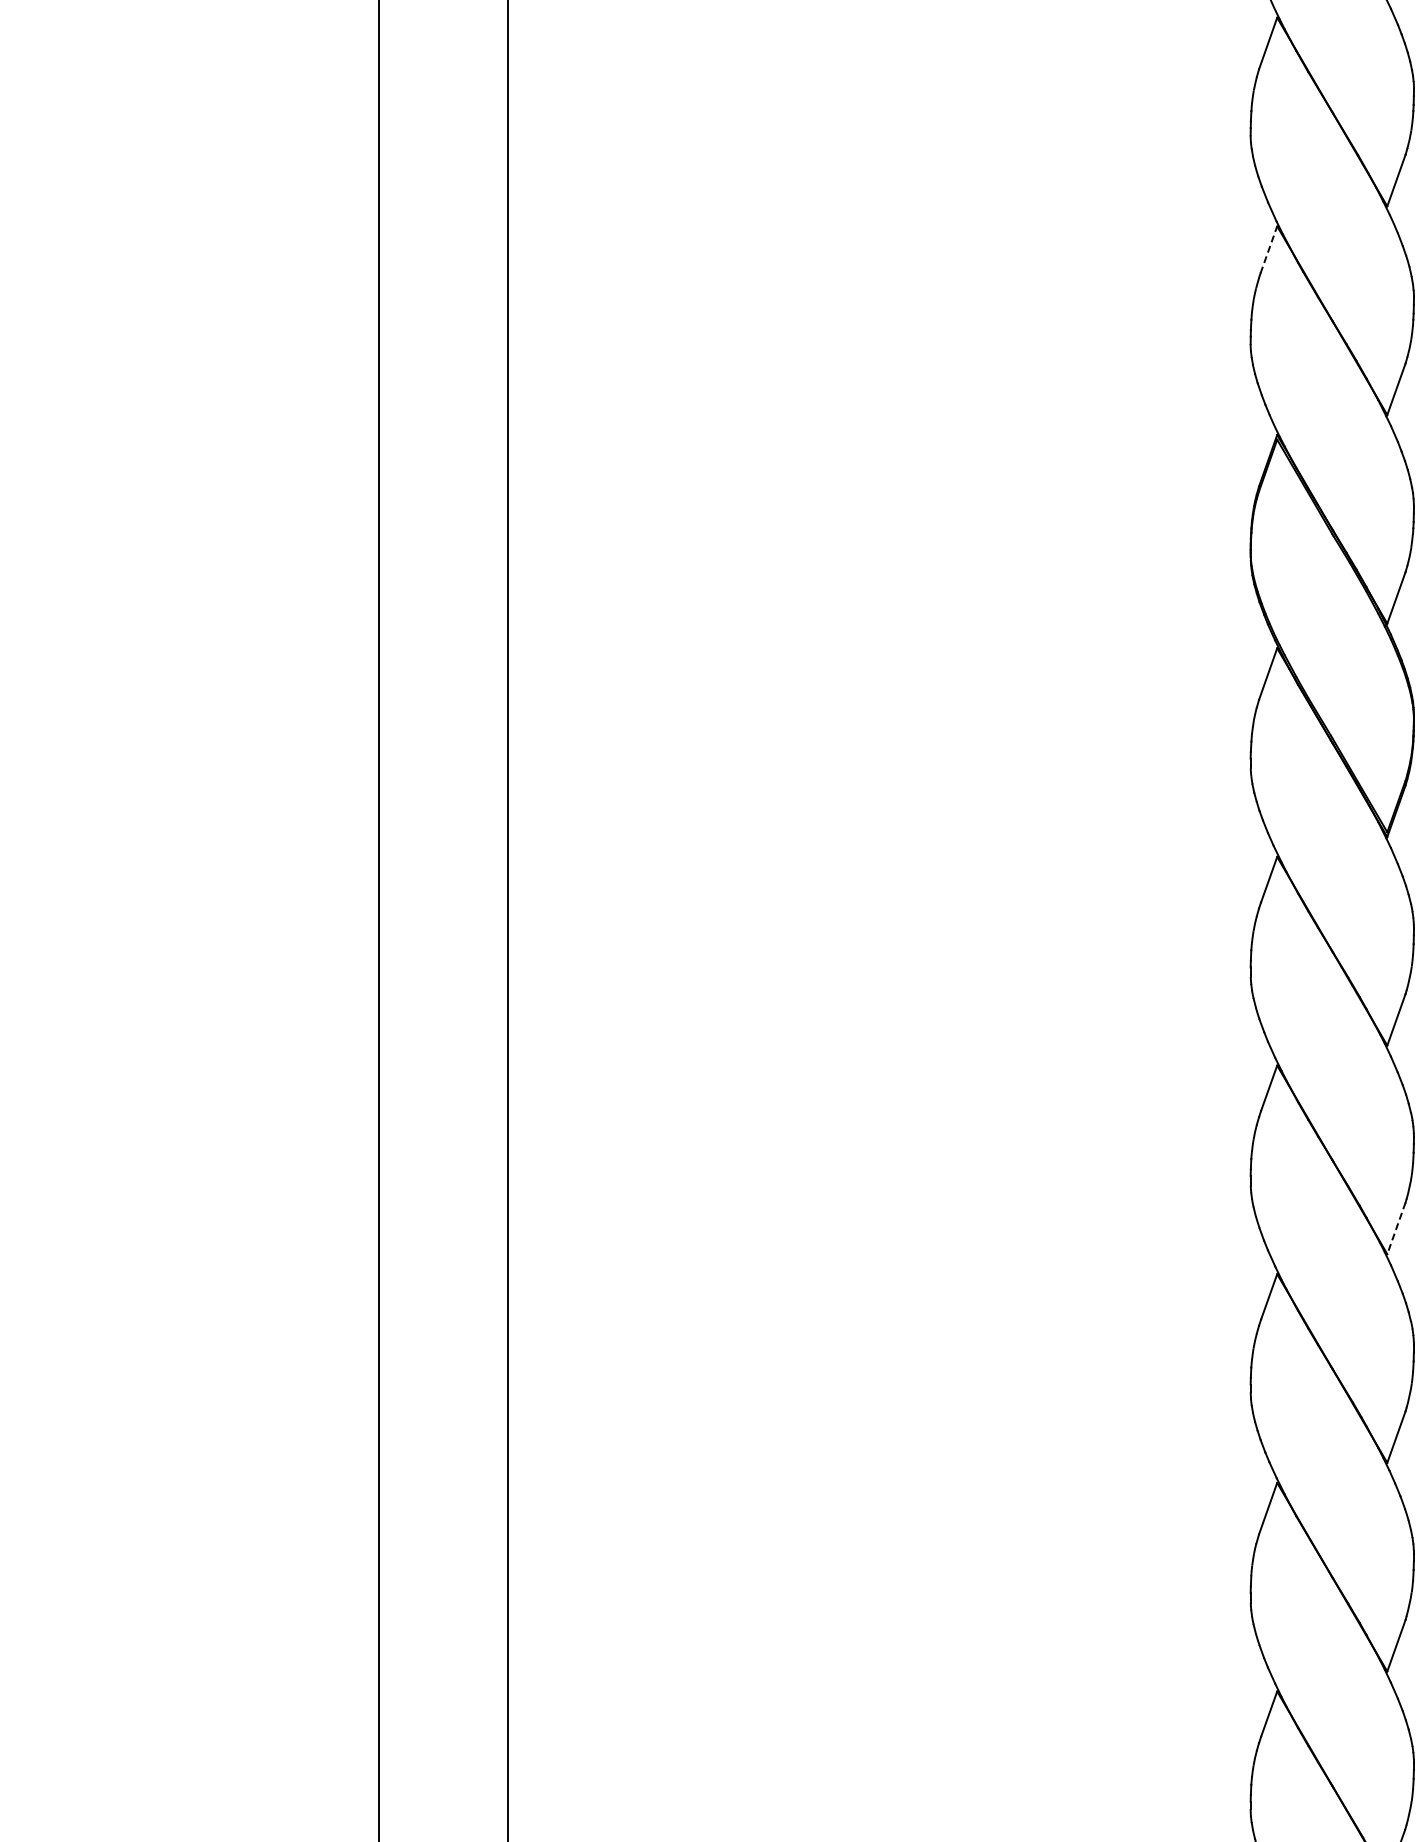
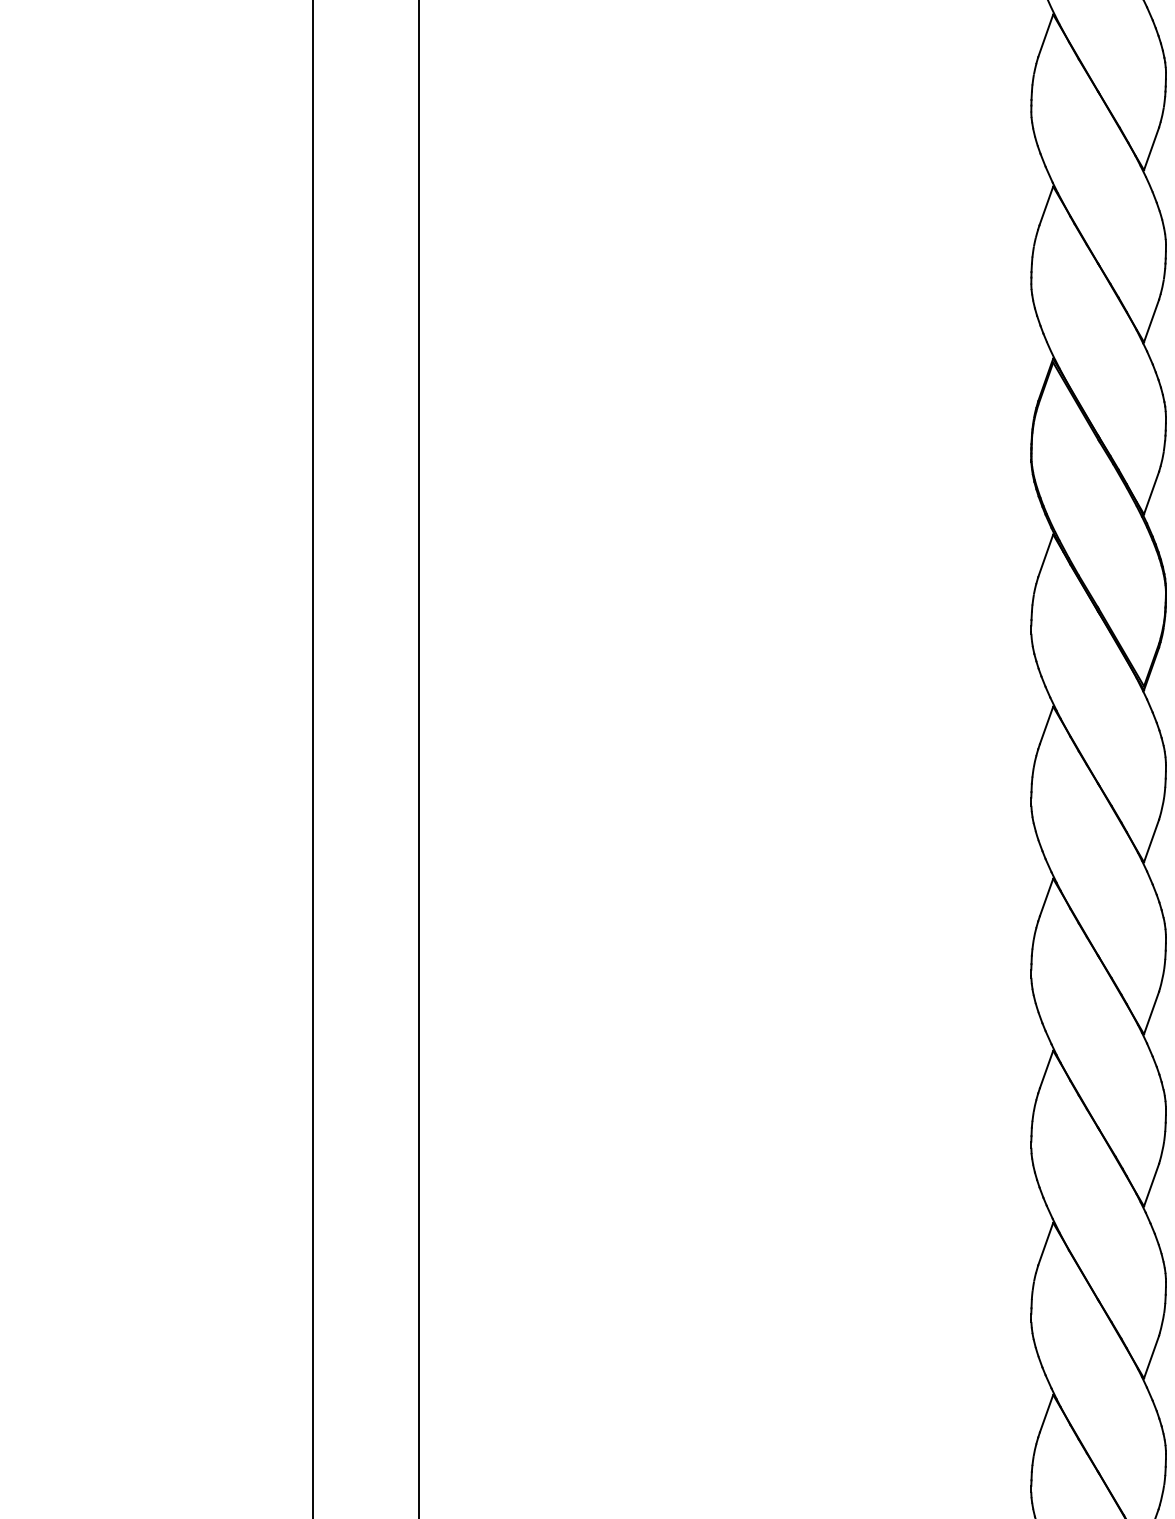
line: (1268, 249) -> (1046, 205), dashed -> solid
line: (1396, 1228) -> (1151, 1013), dashed -> solid

